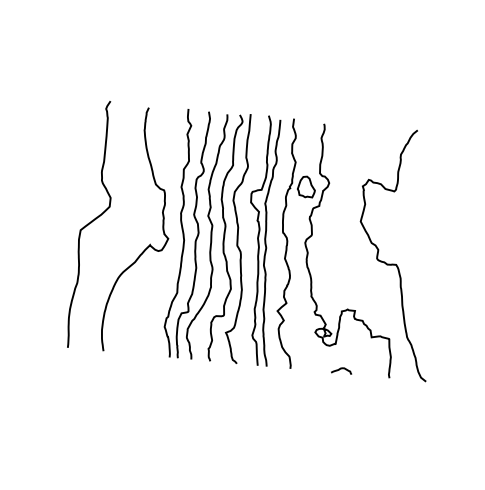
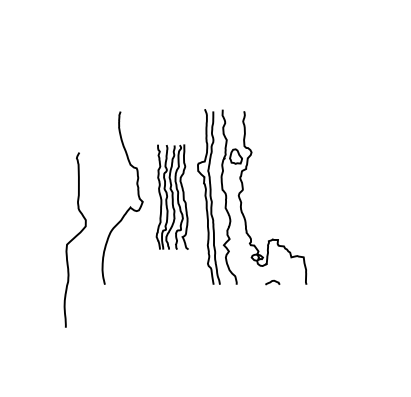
curve: (91, 223) -> (74, 239), moved
part: (211, 235) -> (172, 196), size x0.6
curve: (395, 264) -> (303, 204), removed

